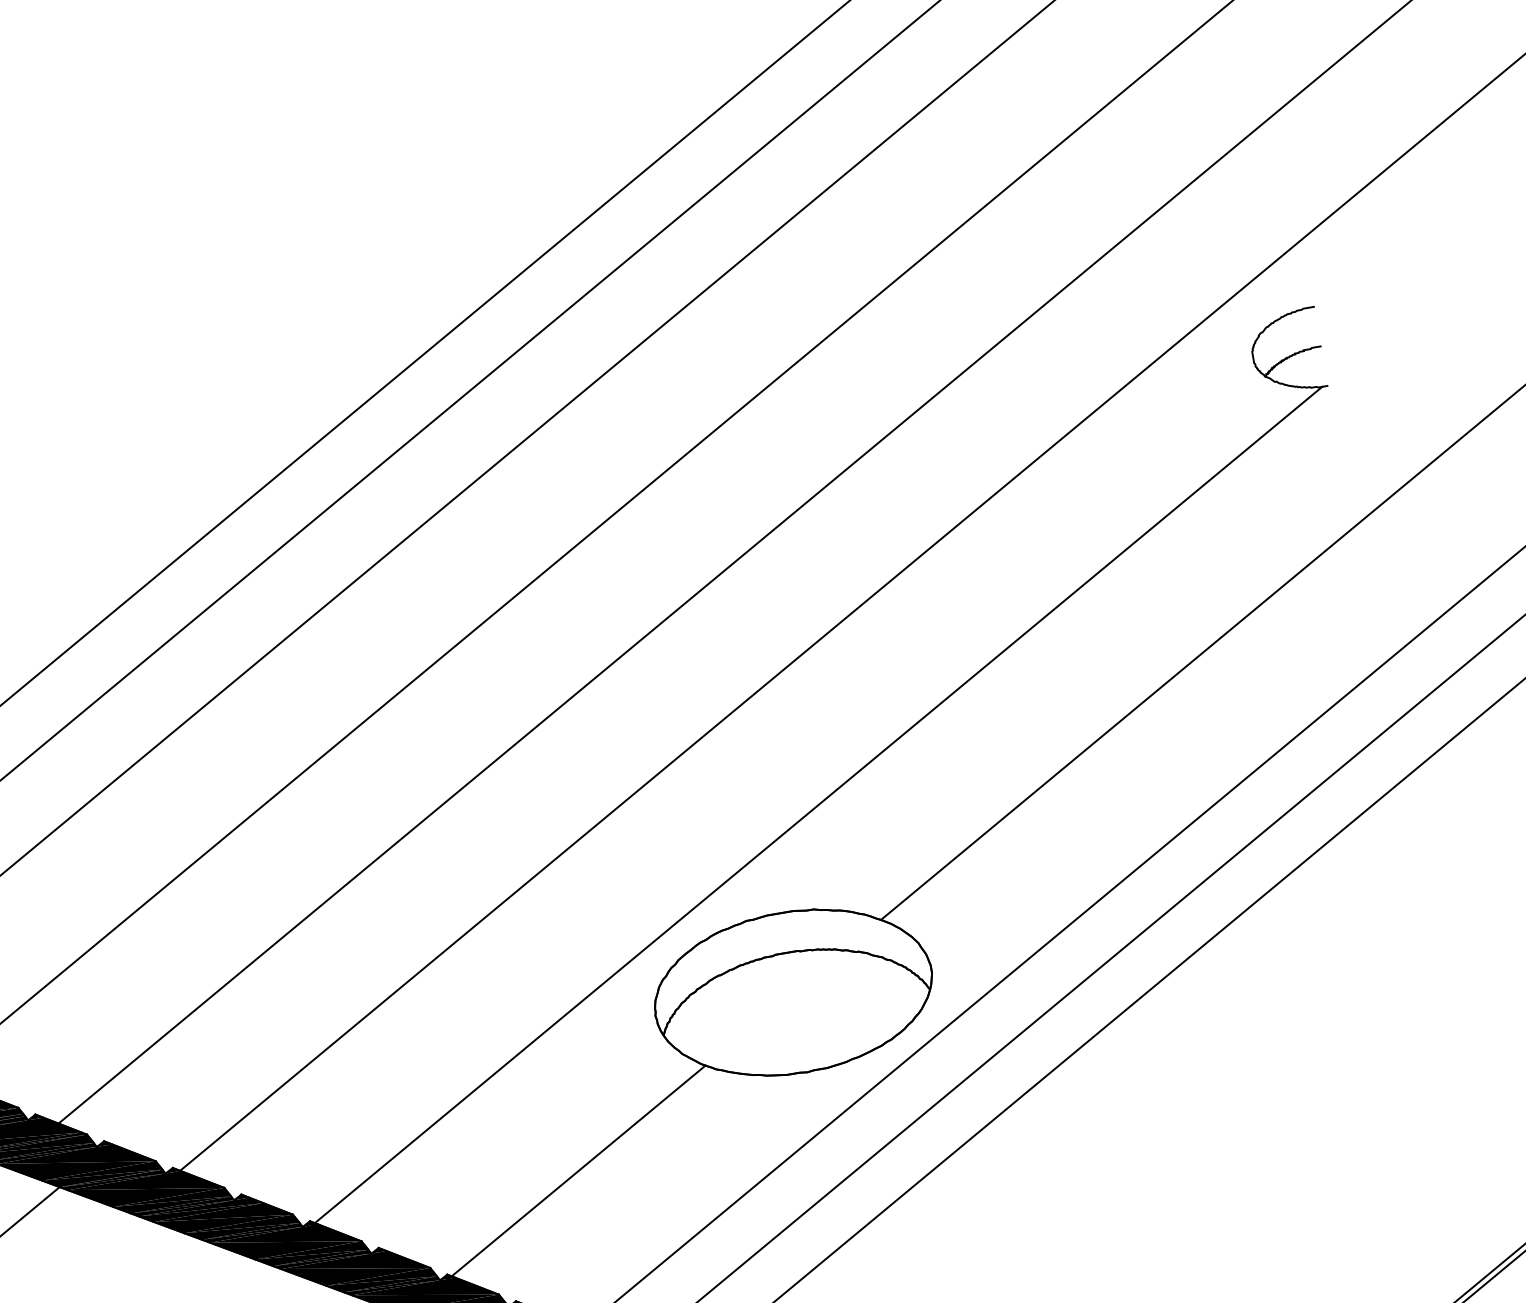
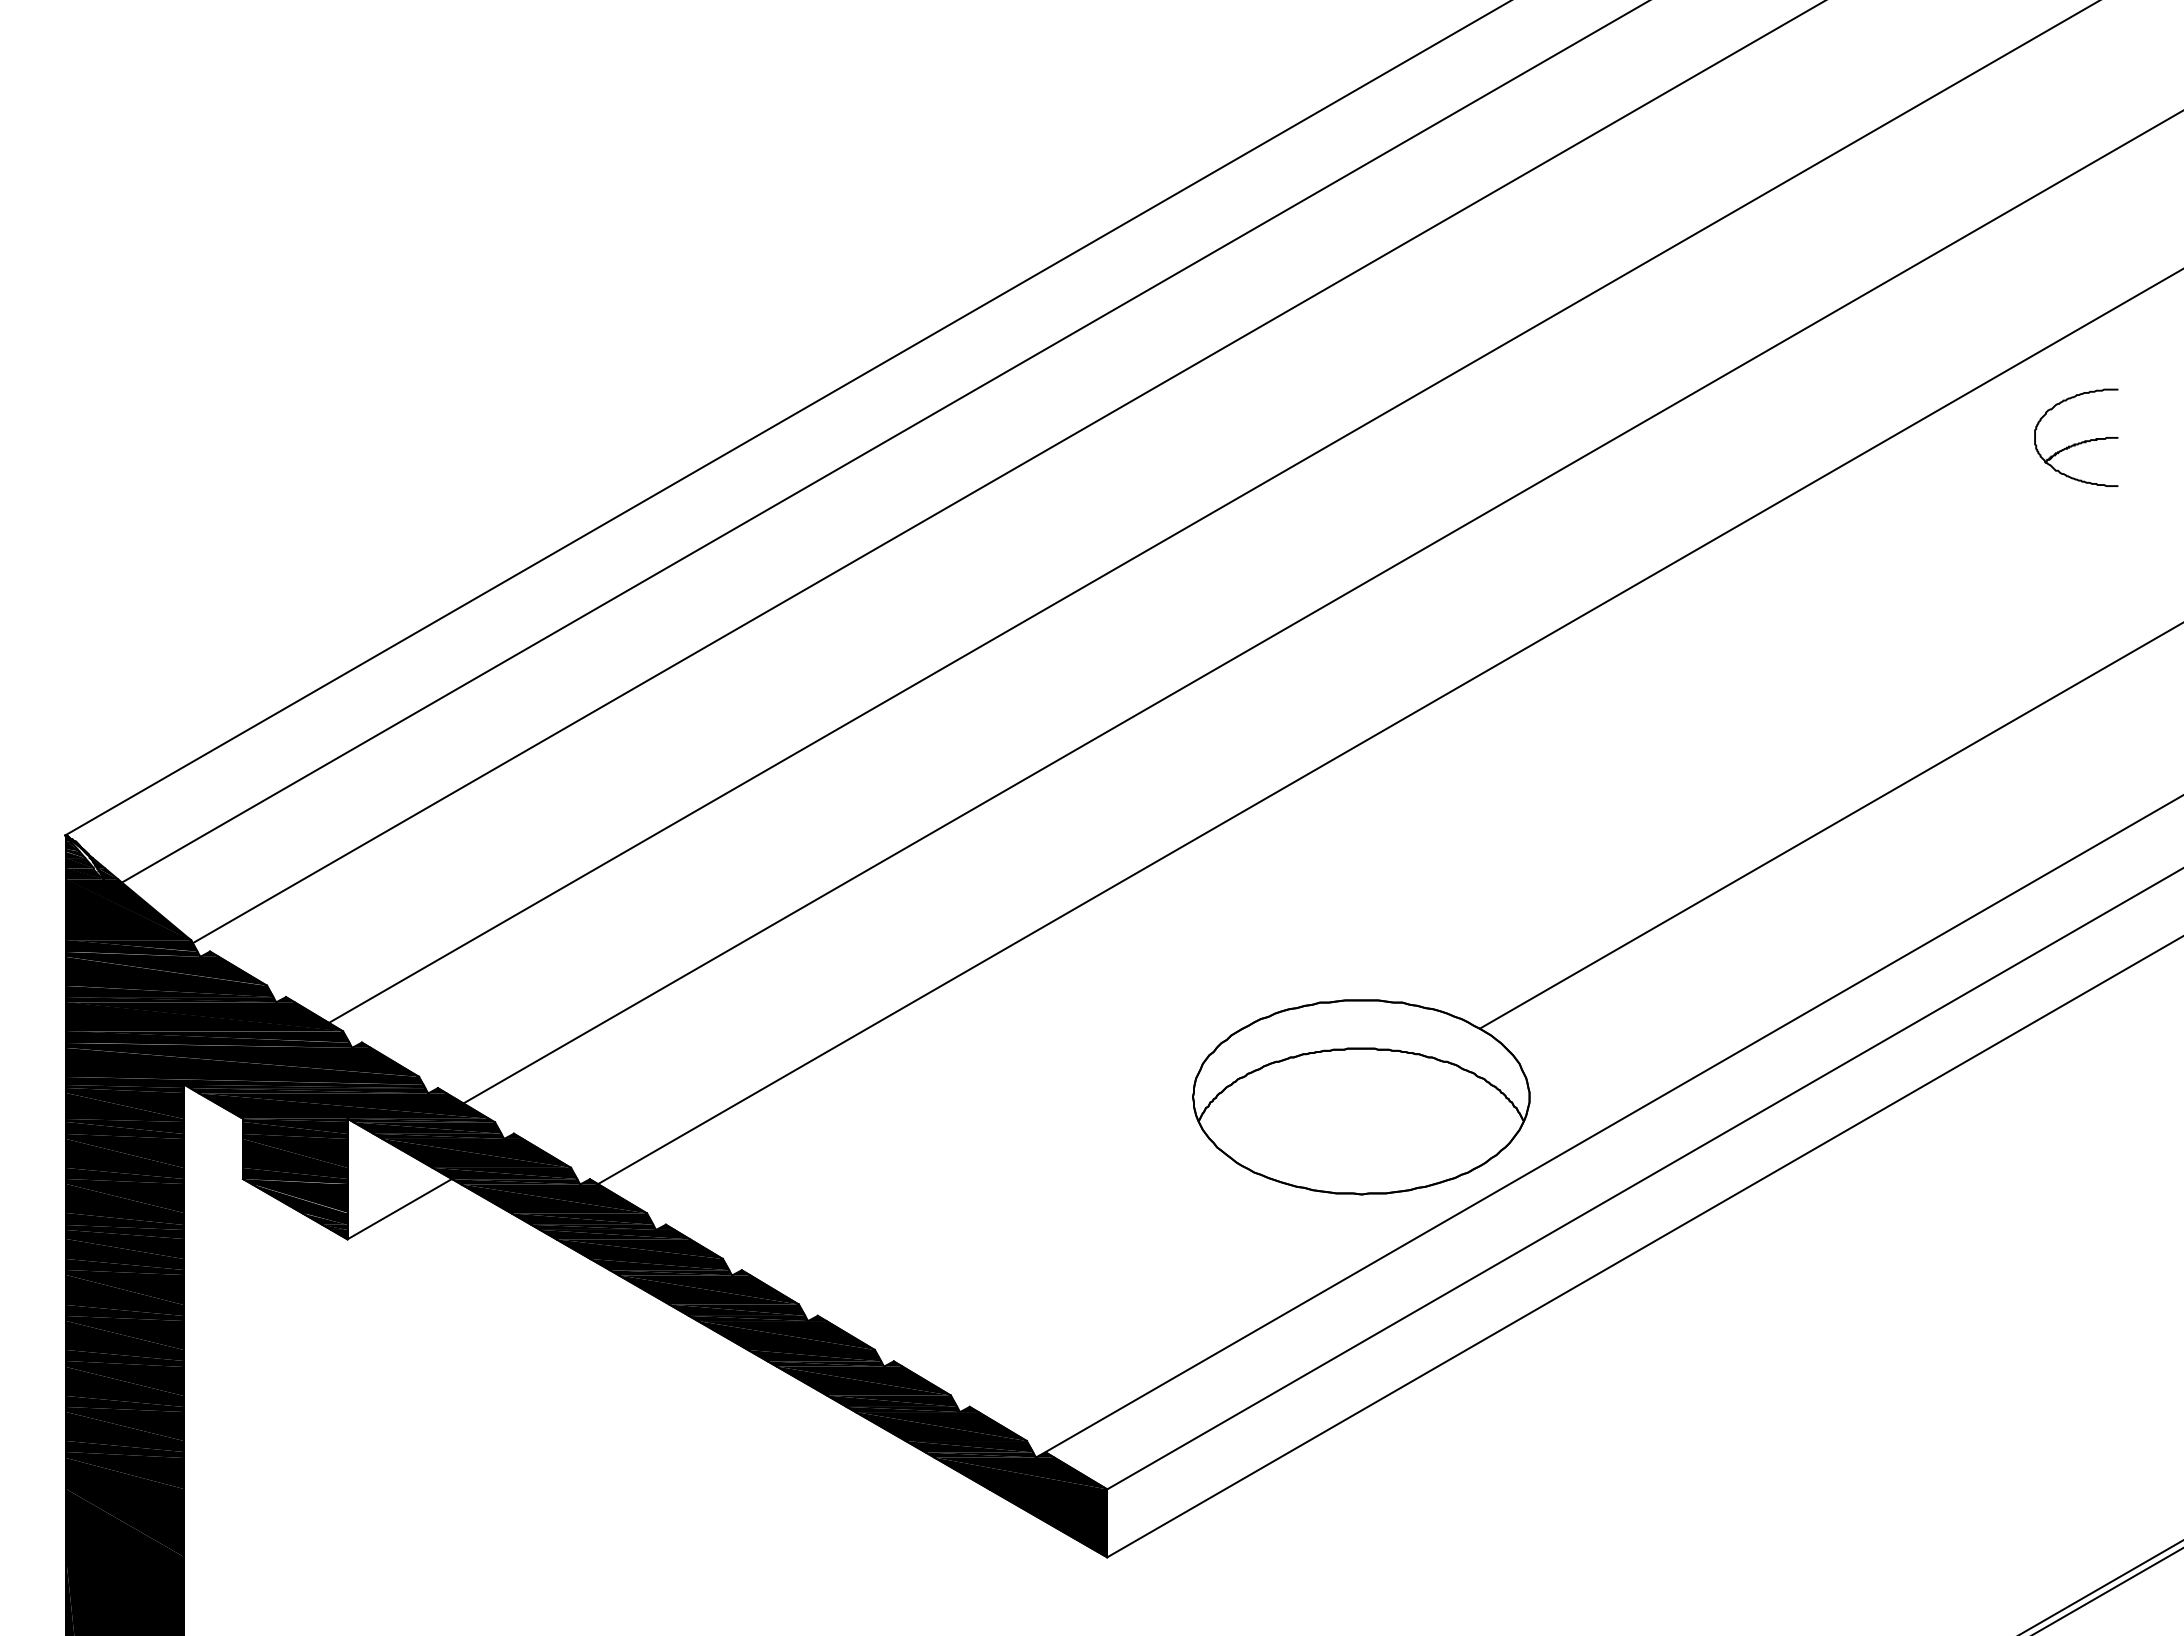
line: (813, 809) -> (1421, 884), removed
line: (574, 1174) -> (1064, 1268), removed

